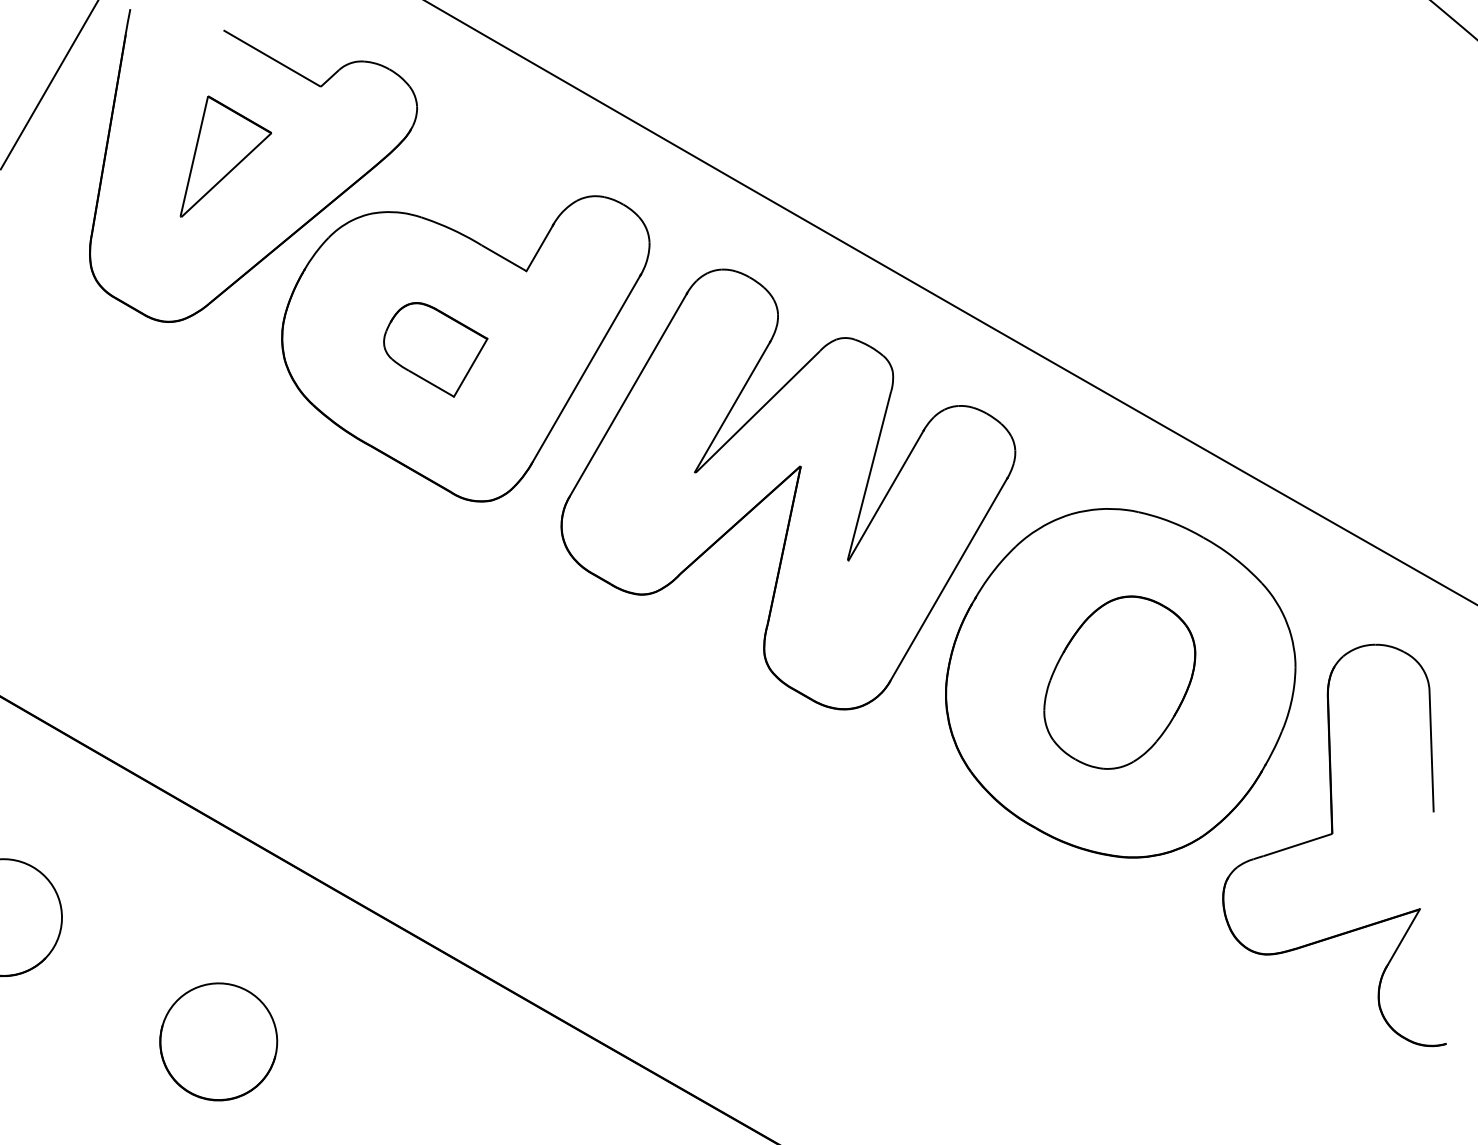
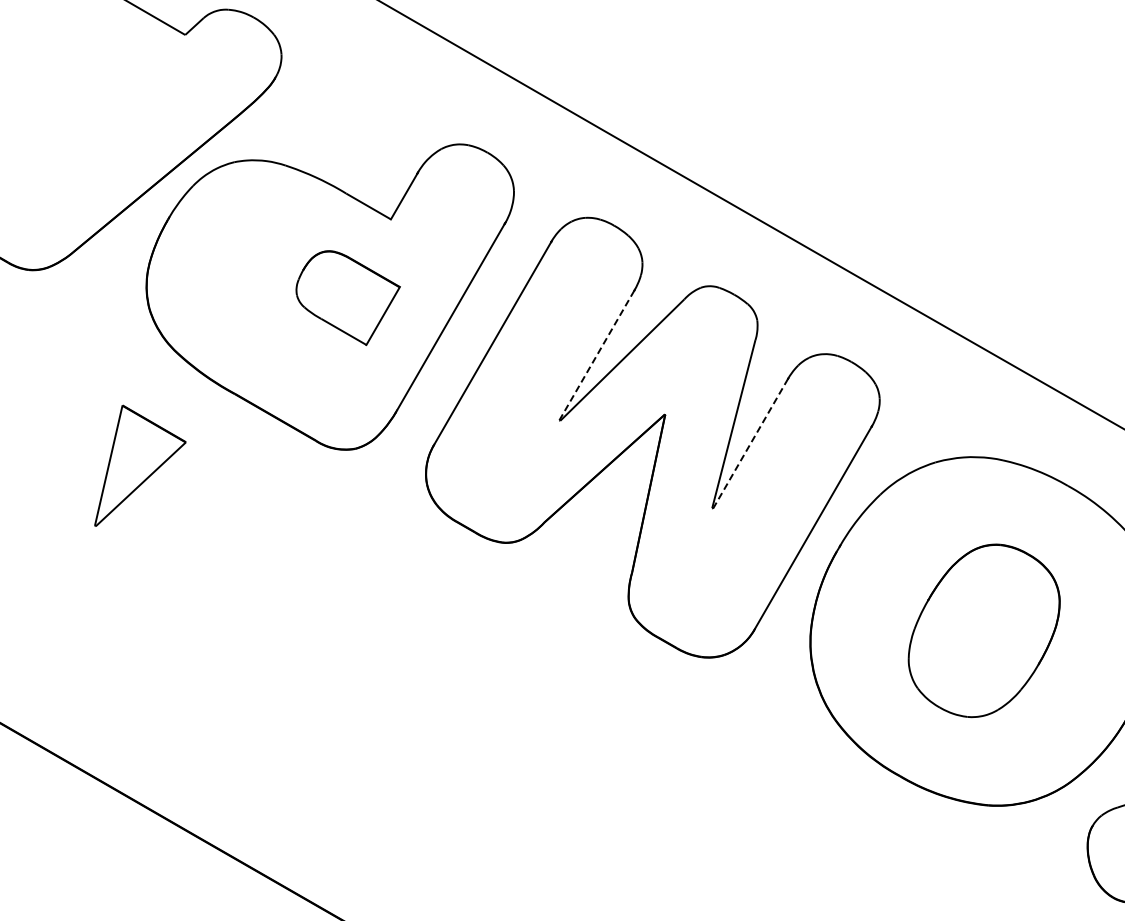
part: (225, 156) -> (139, 465), moved
part: (435, 349) -> (347, 297), moved
line: (732, 407) -> (596, 355), solid -> dashed
line: (886, 495) -> (750, 443), solid -> dashed

